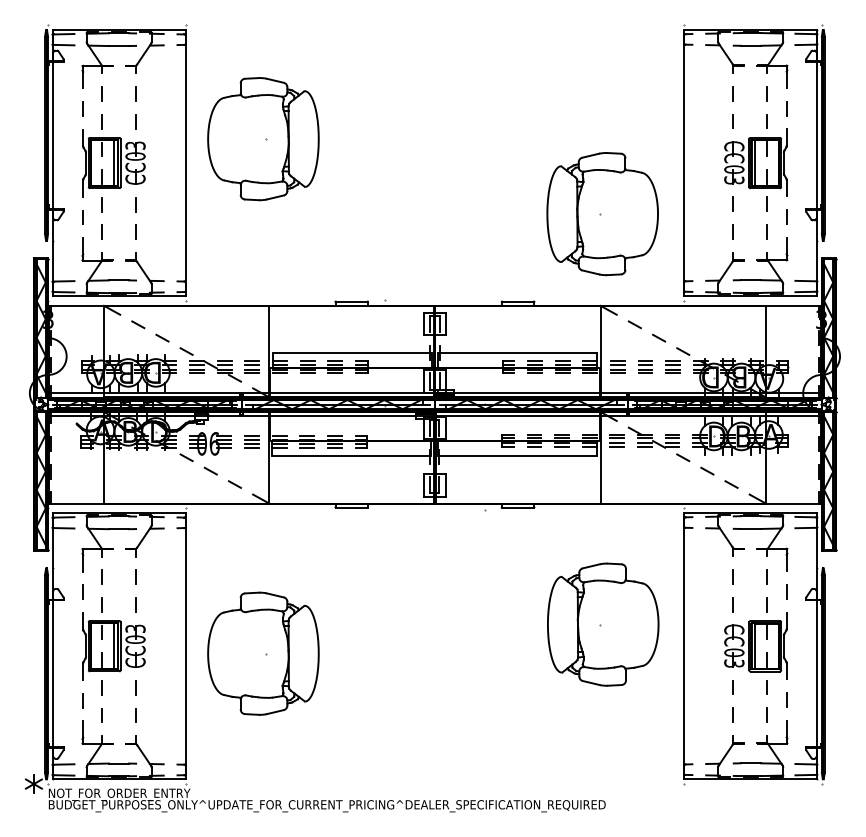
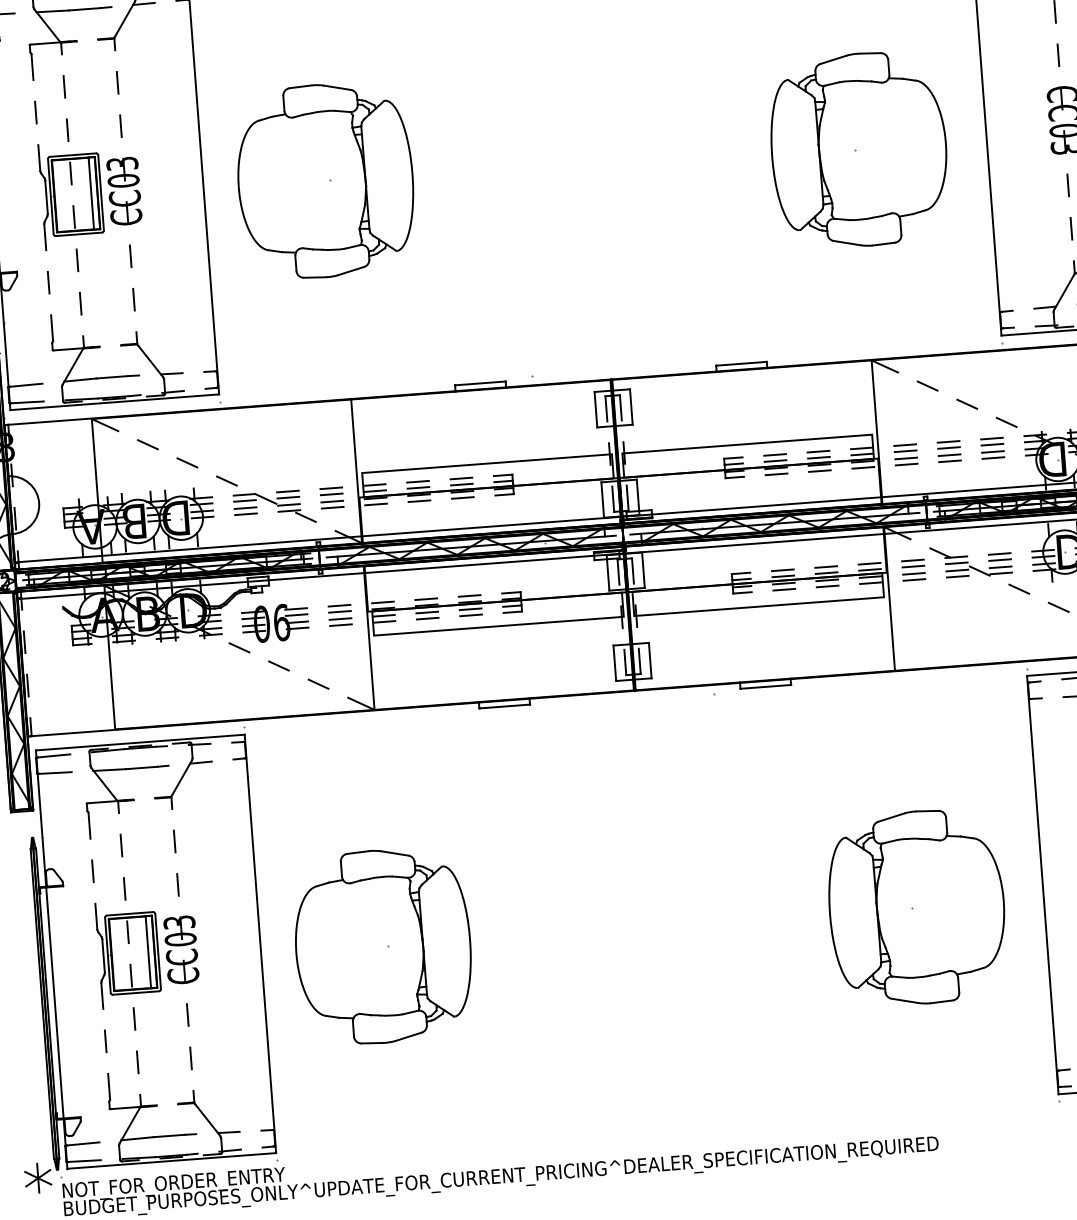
part: (263, 139) -> (325, 181), moved
part: (602, 214) -> (858, 150), moved
part: (603, 624) -> (917, 907), moved

